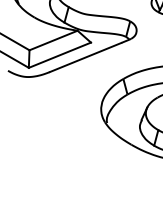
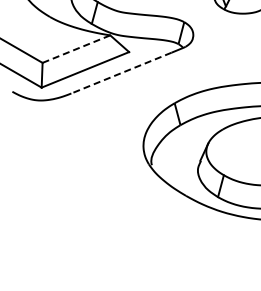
line: (53, 40) -> (76, 49), solid -> dashed
line: (85, 57) -> (121, 73), solid -> dashed

